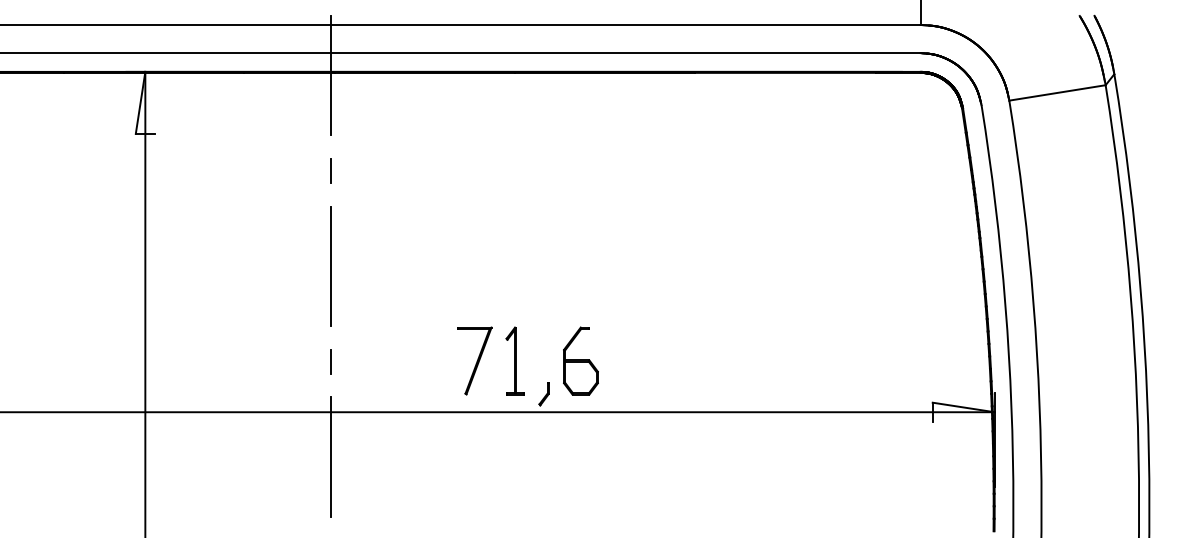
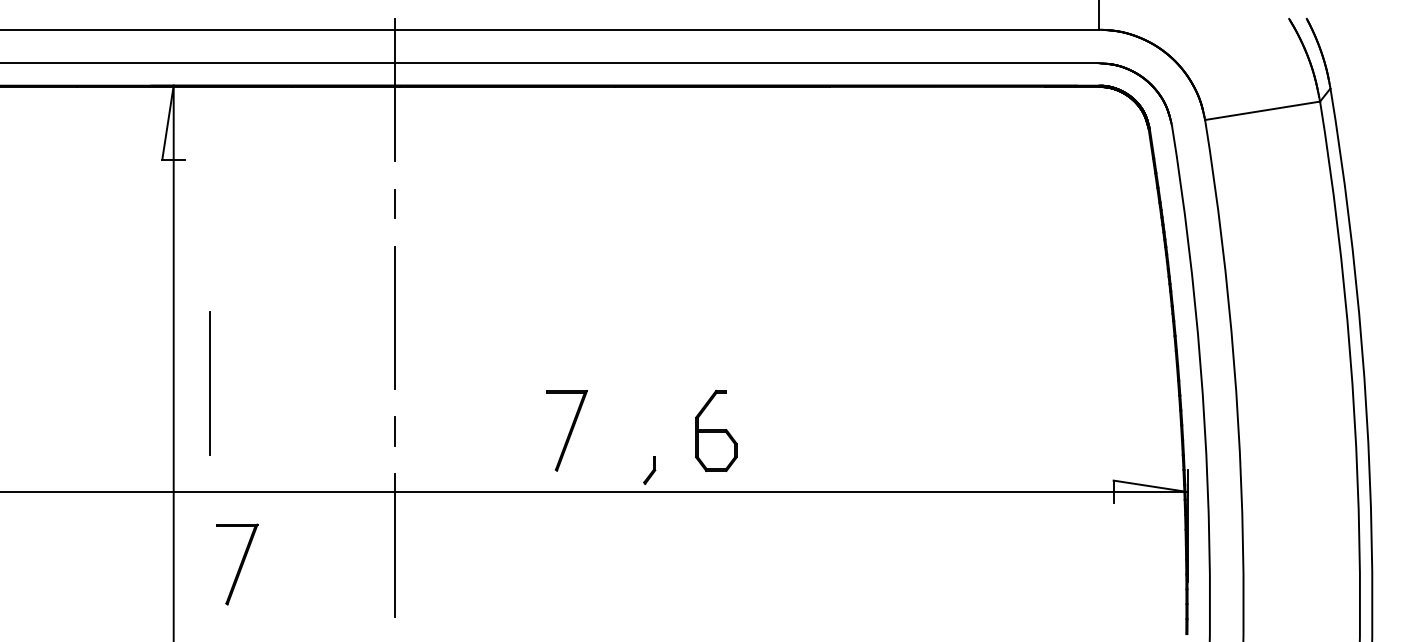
line: (175, 321) -> (209, 383), added
part: (514, 360) -> (614, 430), removed
part: (580, 360) -> (715, 430), moved
part: (198, 472) -> (237, 563), added

